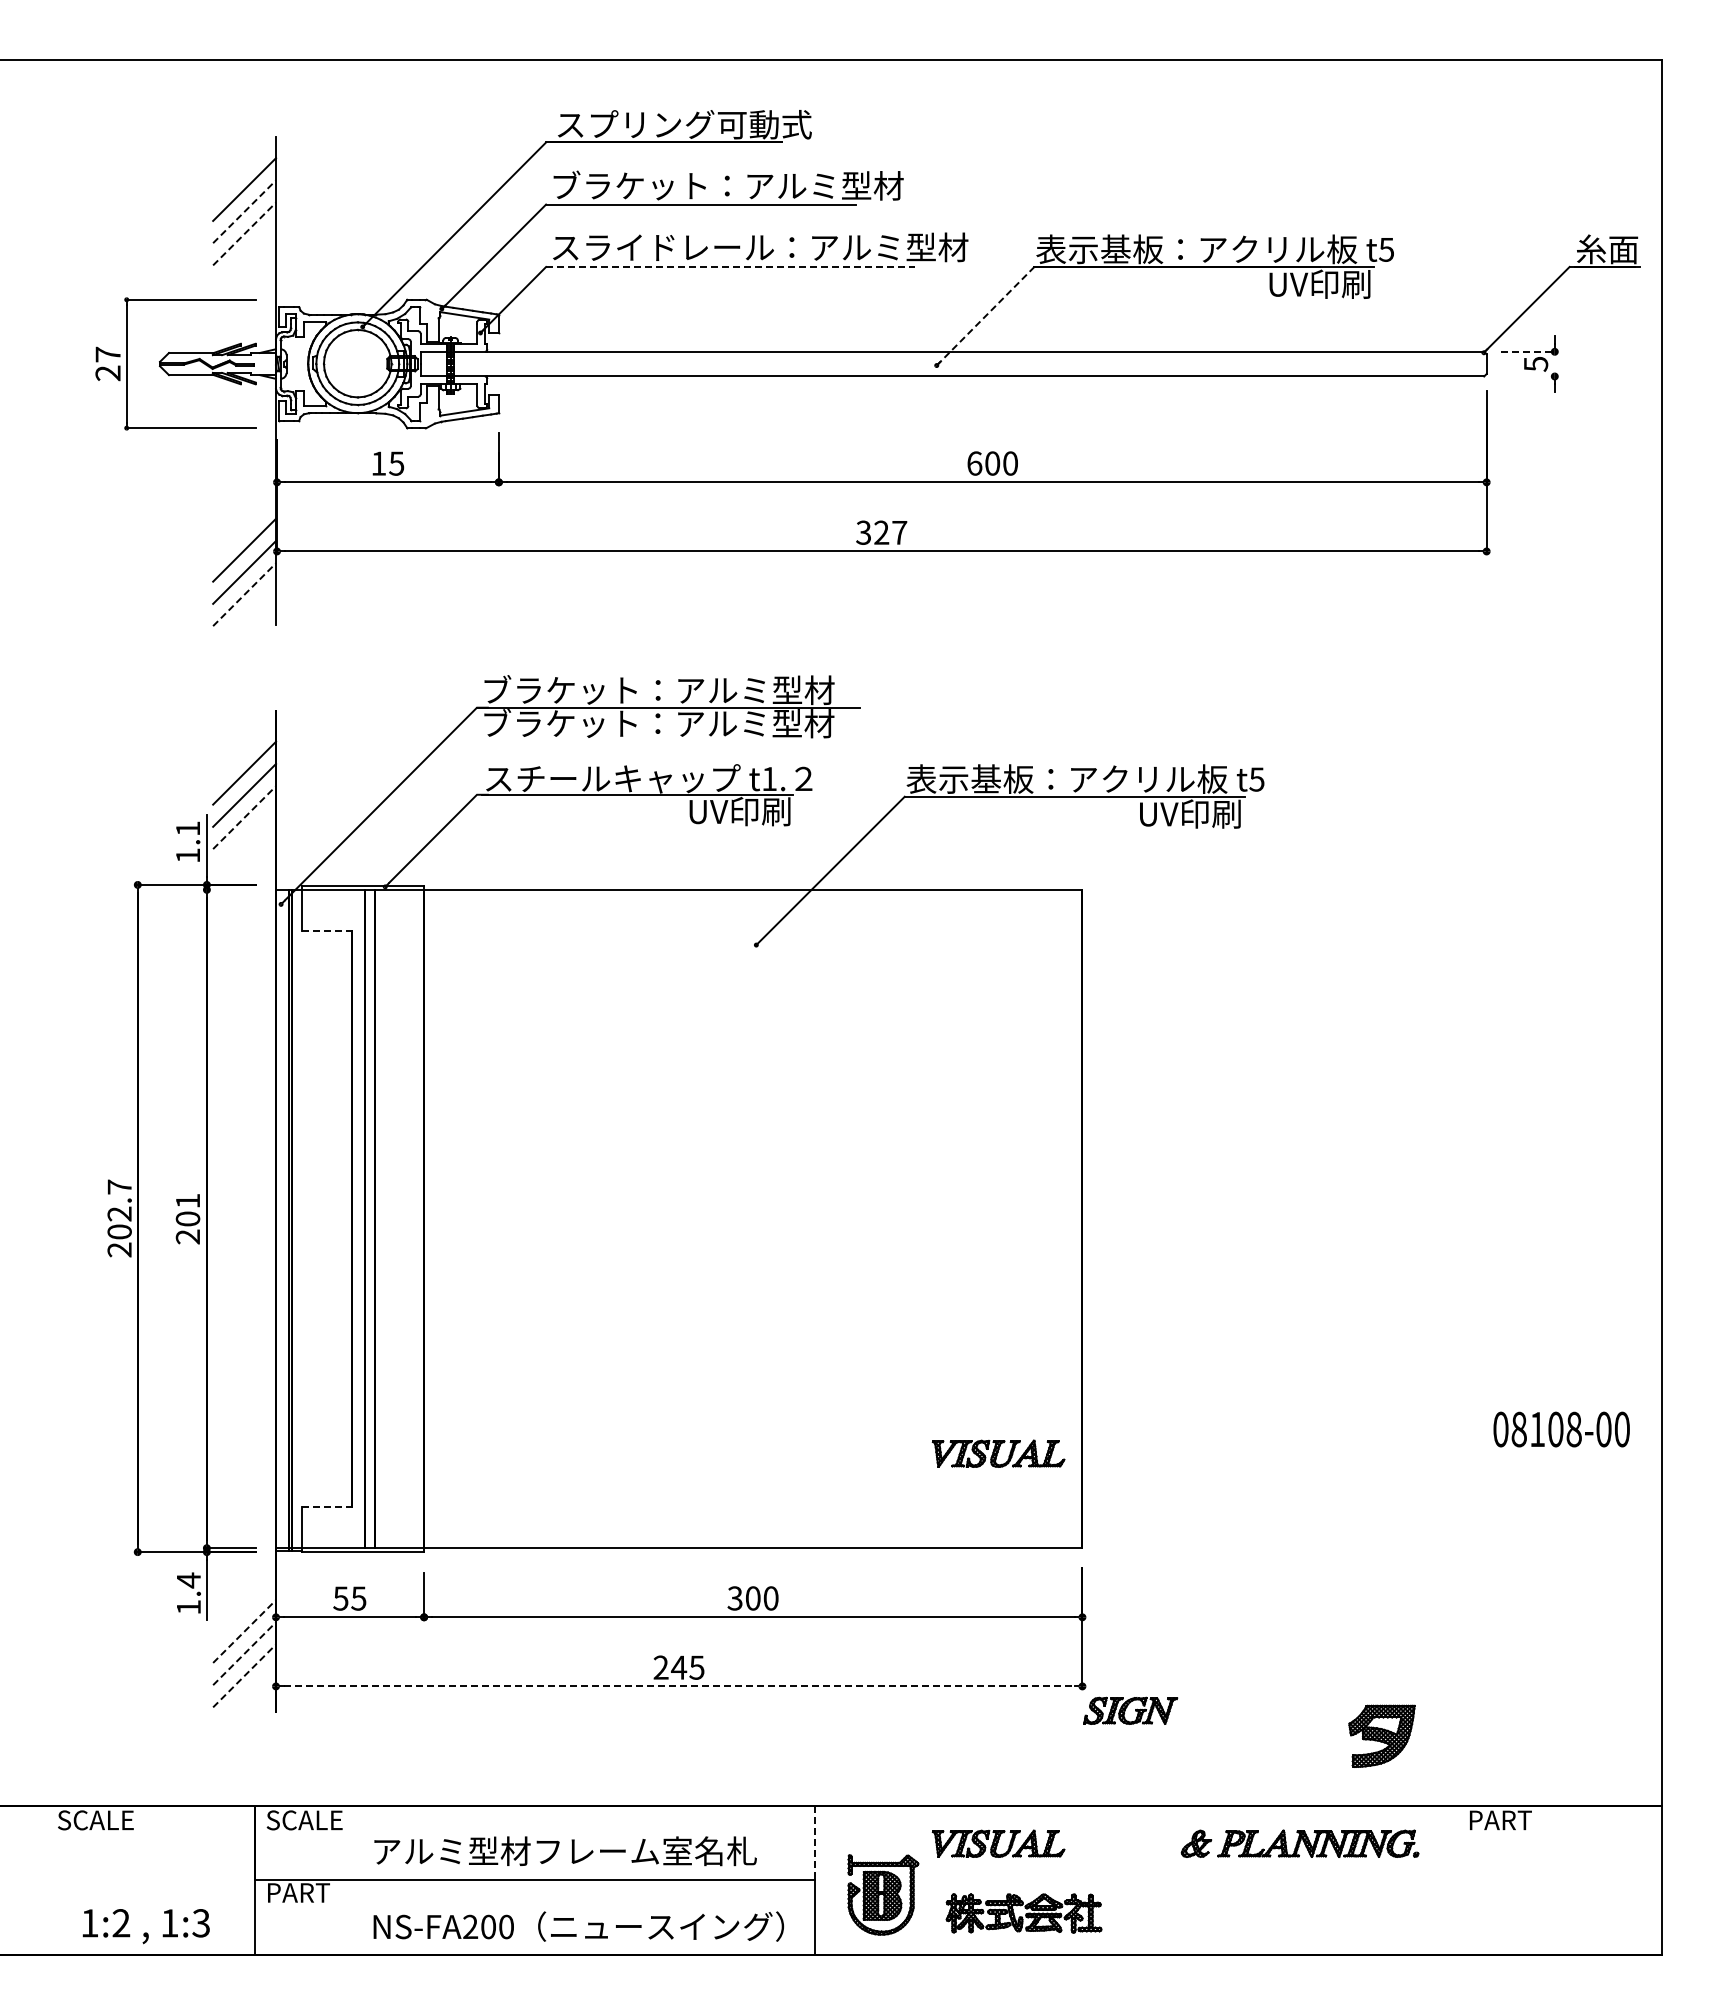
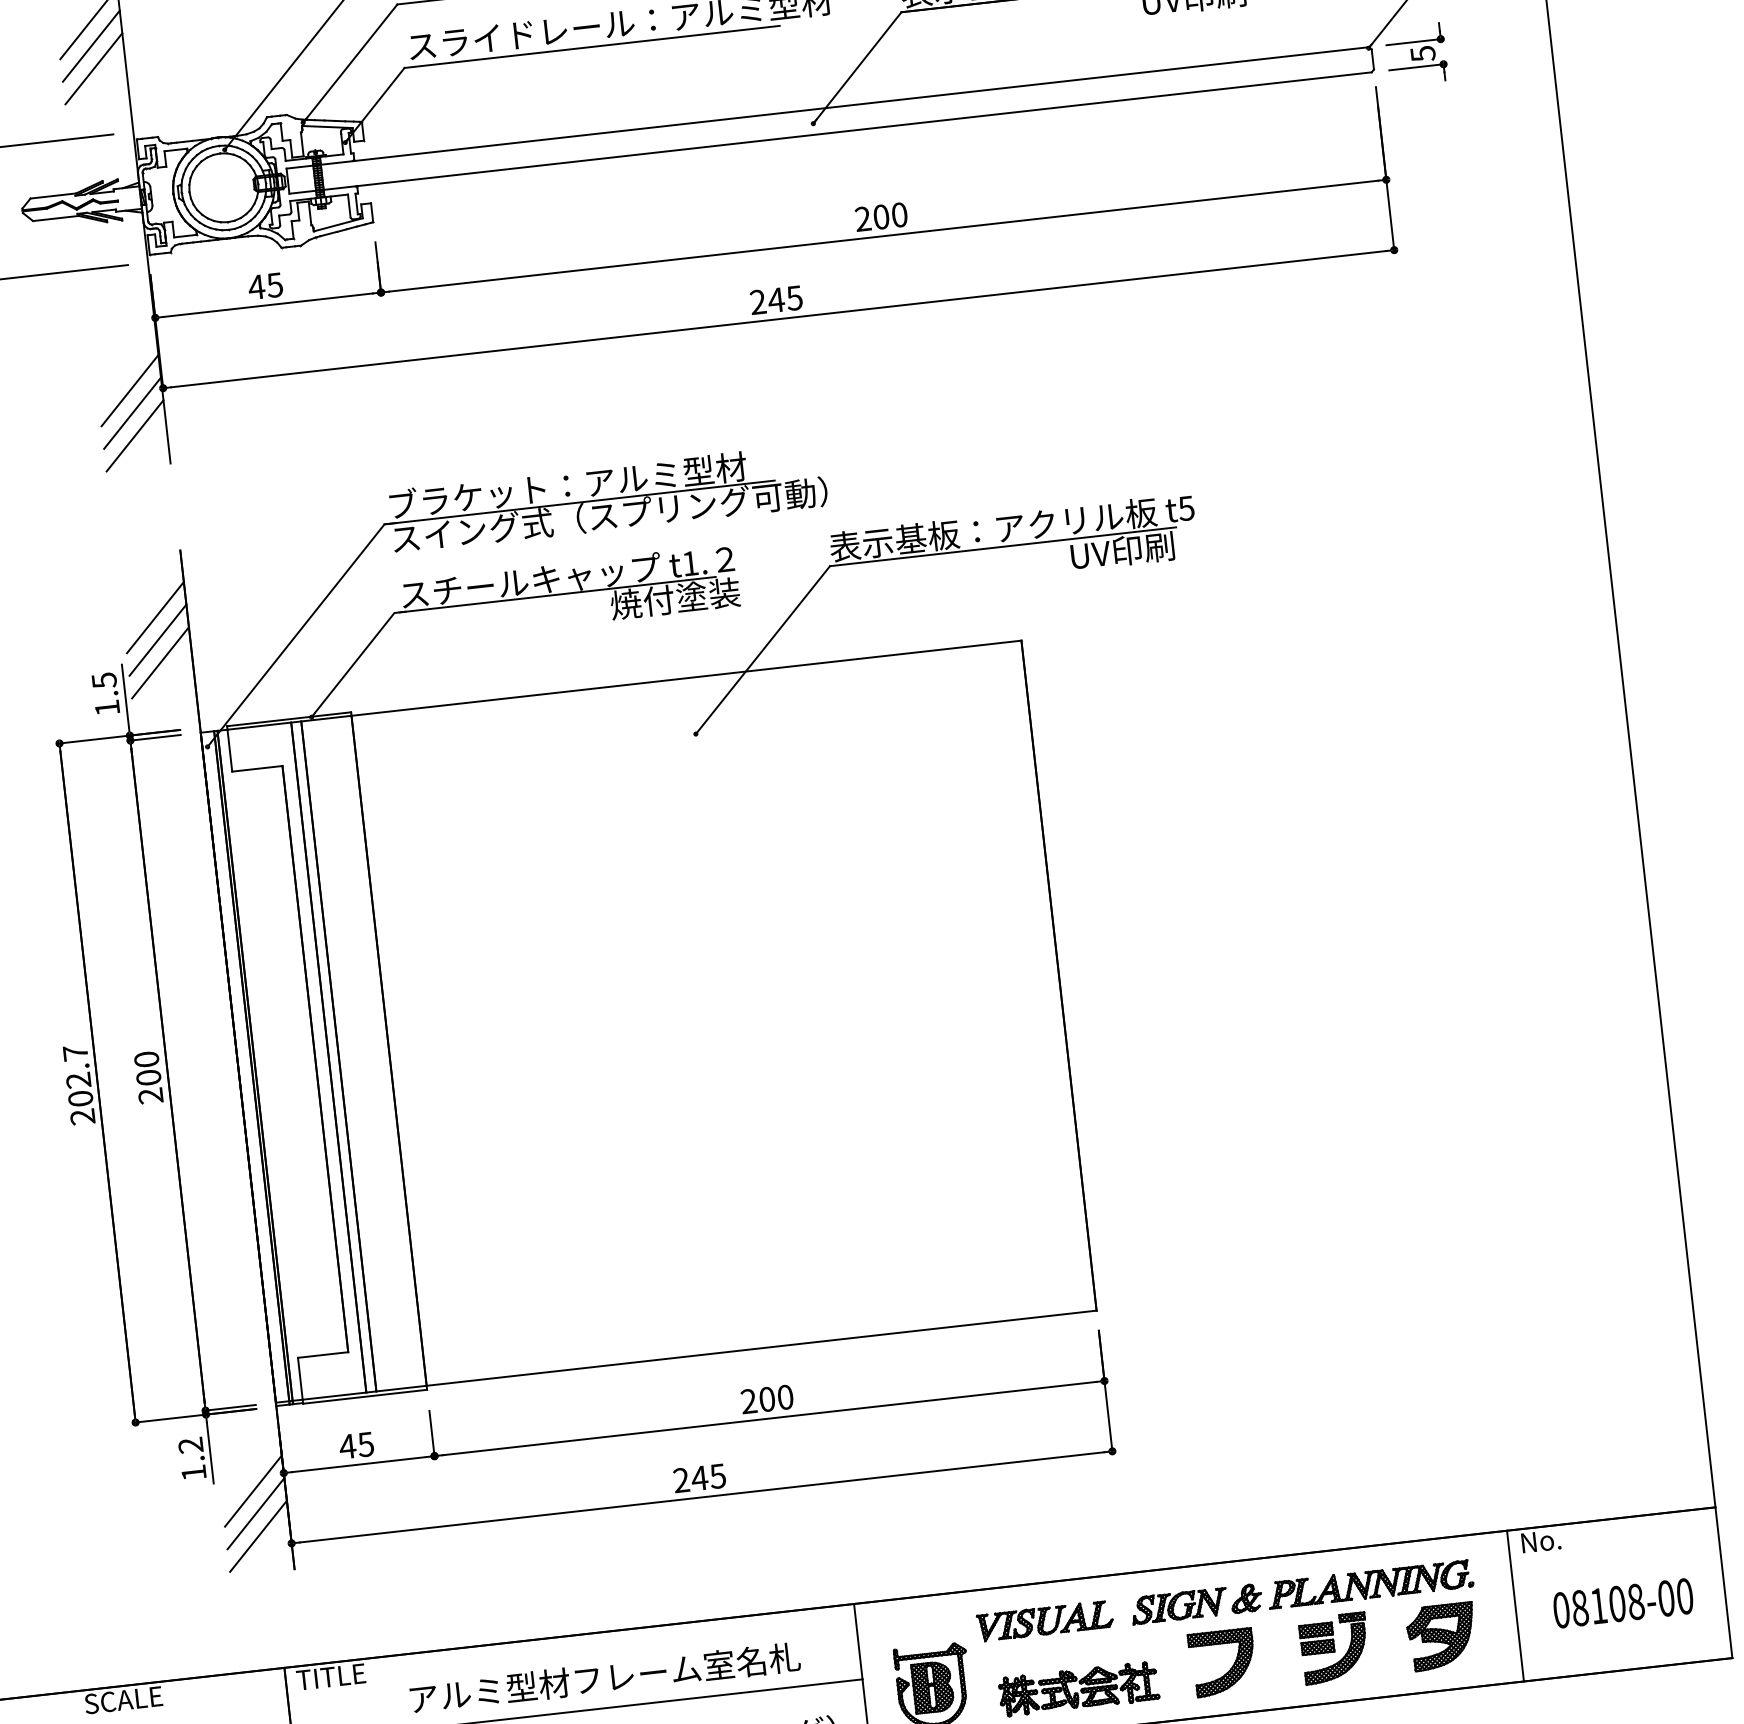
line: (244, 211) -> (91, 45), dashed -> solid
line: (244, 233) -> (93, 68), dashed -> solid
line: (730, 266) -> (592, 46), dashed -> solid
line: (985, 315) -> (857, 67), dashed -> solid
line: (1528, 351) -> (1413, 41), dashed -> solid
line: (1527, 376) -> (1415, 67), added
text: (378, 463) -> (256, 287), 15 -> 45
text: (974, 463) -> (862, 219), 600 -> 200
text: (881, 532) -> (776, 299), 327 -> 245
line: (244, 594) -> (134, 435), dashed -> solid
text: (696, 723) -> (609, 515), ブラケット：アルミ型材 -> スイング式（スプリング可動）
text: (750, 811) -> (674, 598), UV印刷 -> 焼付塗装
line: (244, 817) -> (160, 662), dashed -> solid
text: (188, 828) -> (104, 680), 1.1 -> 1.5
line: (231, 889) -> (155, 737), added
line: (326, 931) -> (256, 769), dashed -> solid
text: (187, 1200) -> (146, 1058), 201 -> 200
text: (1561, 1429) -> (1623, 1603), moved
part: (998, 1453) -> (1000, 1223), removed
line: (327, 1507) -> (323, 1355), dashed -> solid
text: (188, 1580) -> (190, 1445), 1.4 -> 1.2
text: (340, 1598) -> (347, 1446), 55 -> 45
text: (734, 1598) -> (748, 1401), 300 -> 200
line: (244, 1631) -> (253, 1491), dashed -> solid
line: (244, 1653) -> (255, 1513), dashed -> solid
line: (244, 1675) -> (258, 1535), dashed -> solid
line: (679, 1686) -> (702, 1497), dashed -> solid
part: (1130, 1710) -> (1179, 1605), moved
part: (1381, 1735) -> (1441, 1636), moved
text: (304, 1820) -> (335, 1676), SCALE -> TITLE
text: (1501, 1820) -> (1554, 1539), PART -> No.
line: (815, 1843) -> (858, 1641), dashed -> solid
line: (1456, 1880) -> (1515, 1606), added
part: (1276, 1901) -> (1334, 1648), added
part: (1173, 1909) -> (1230, 1667), added

